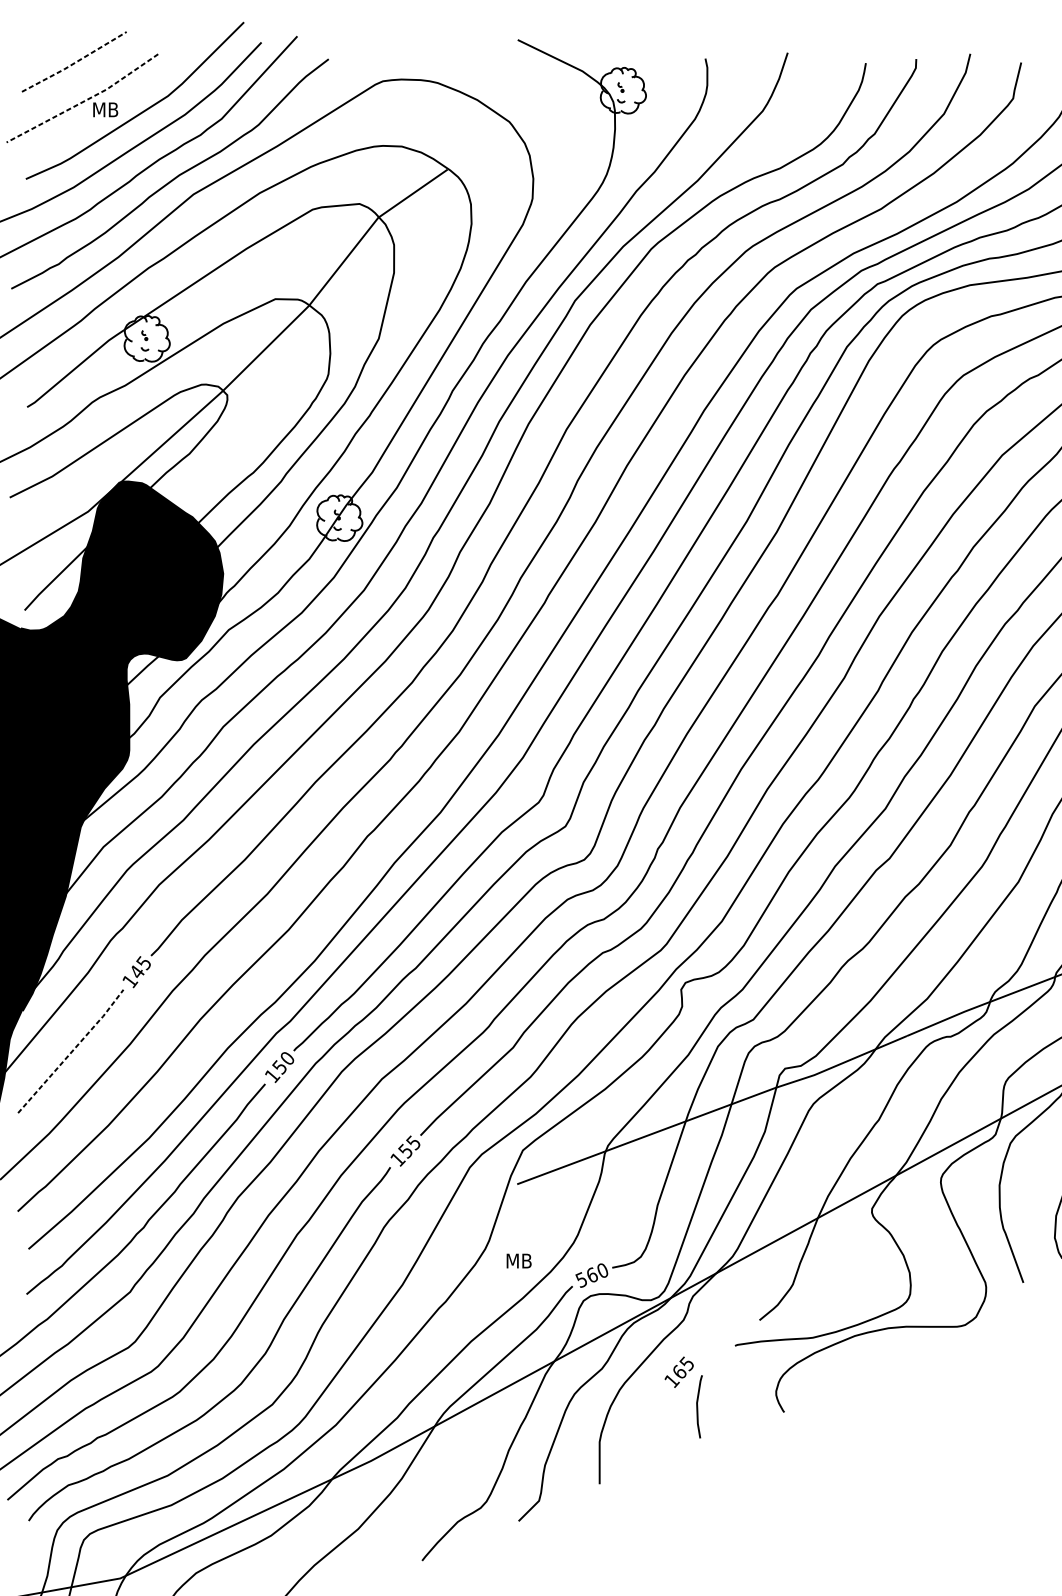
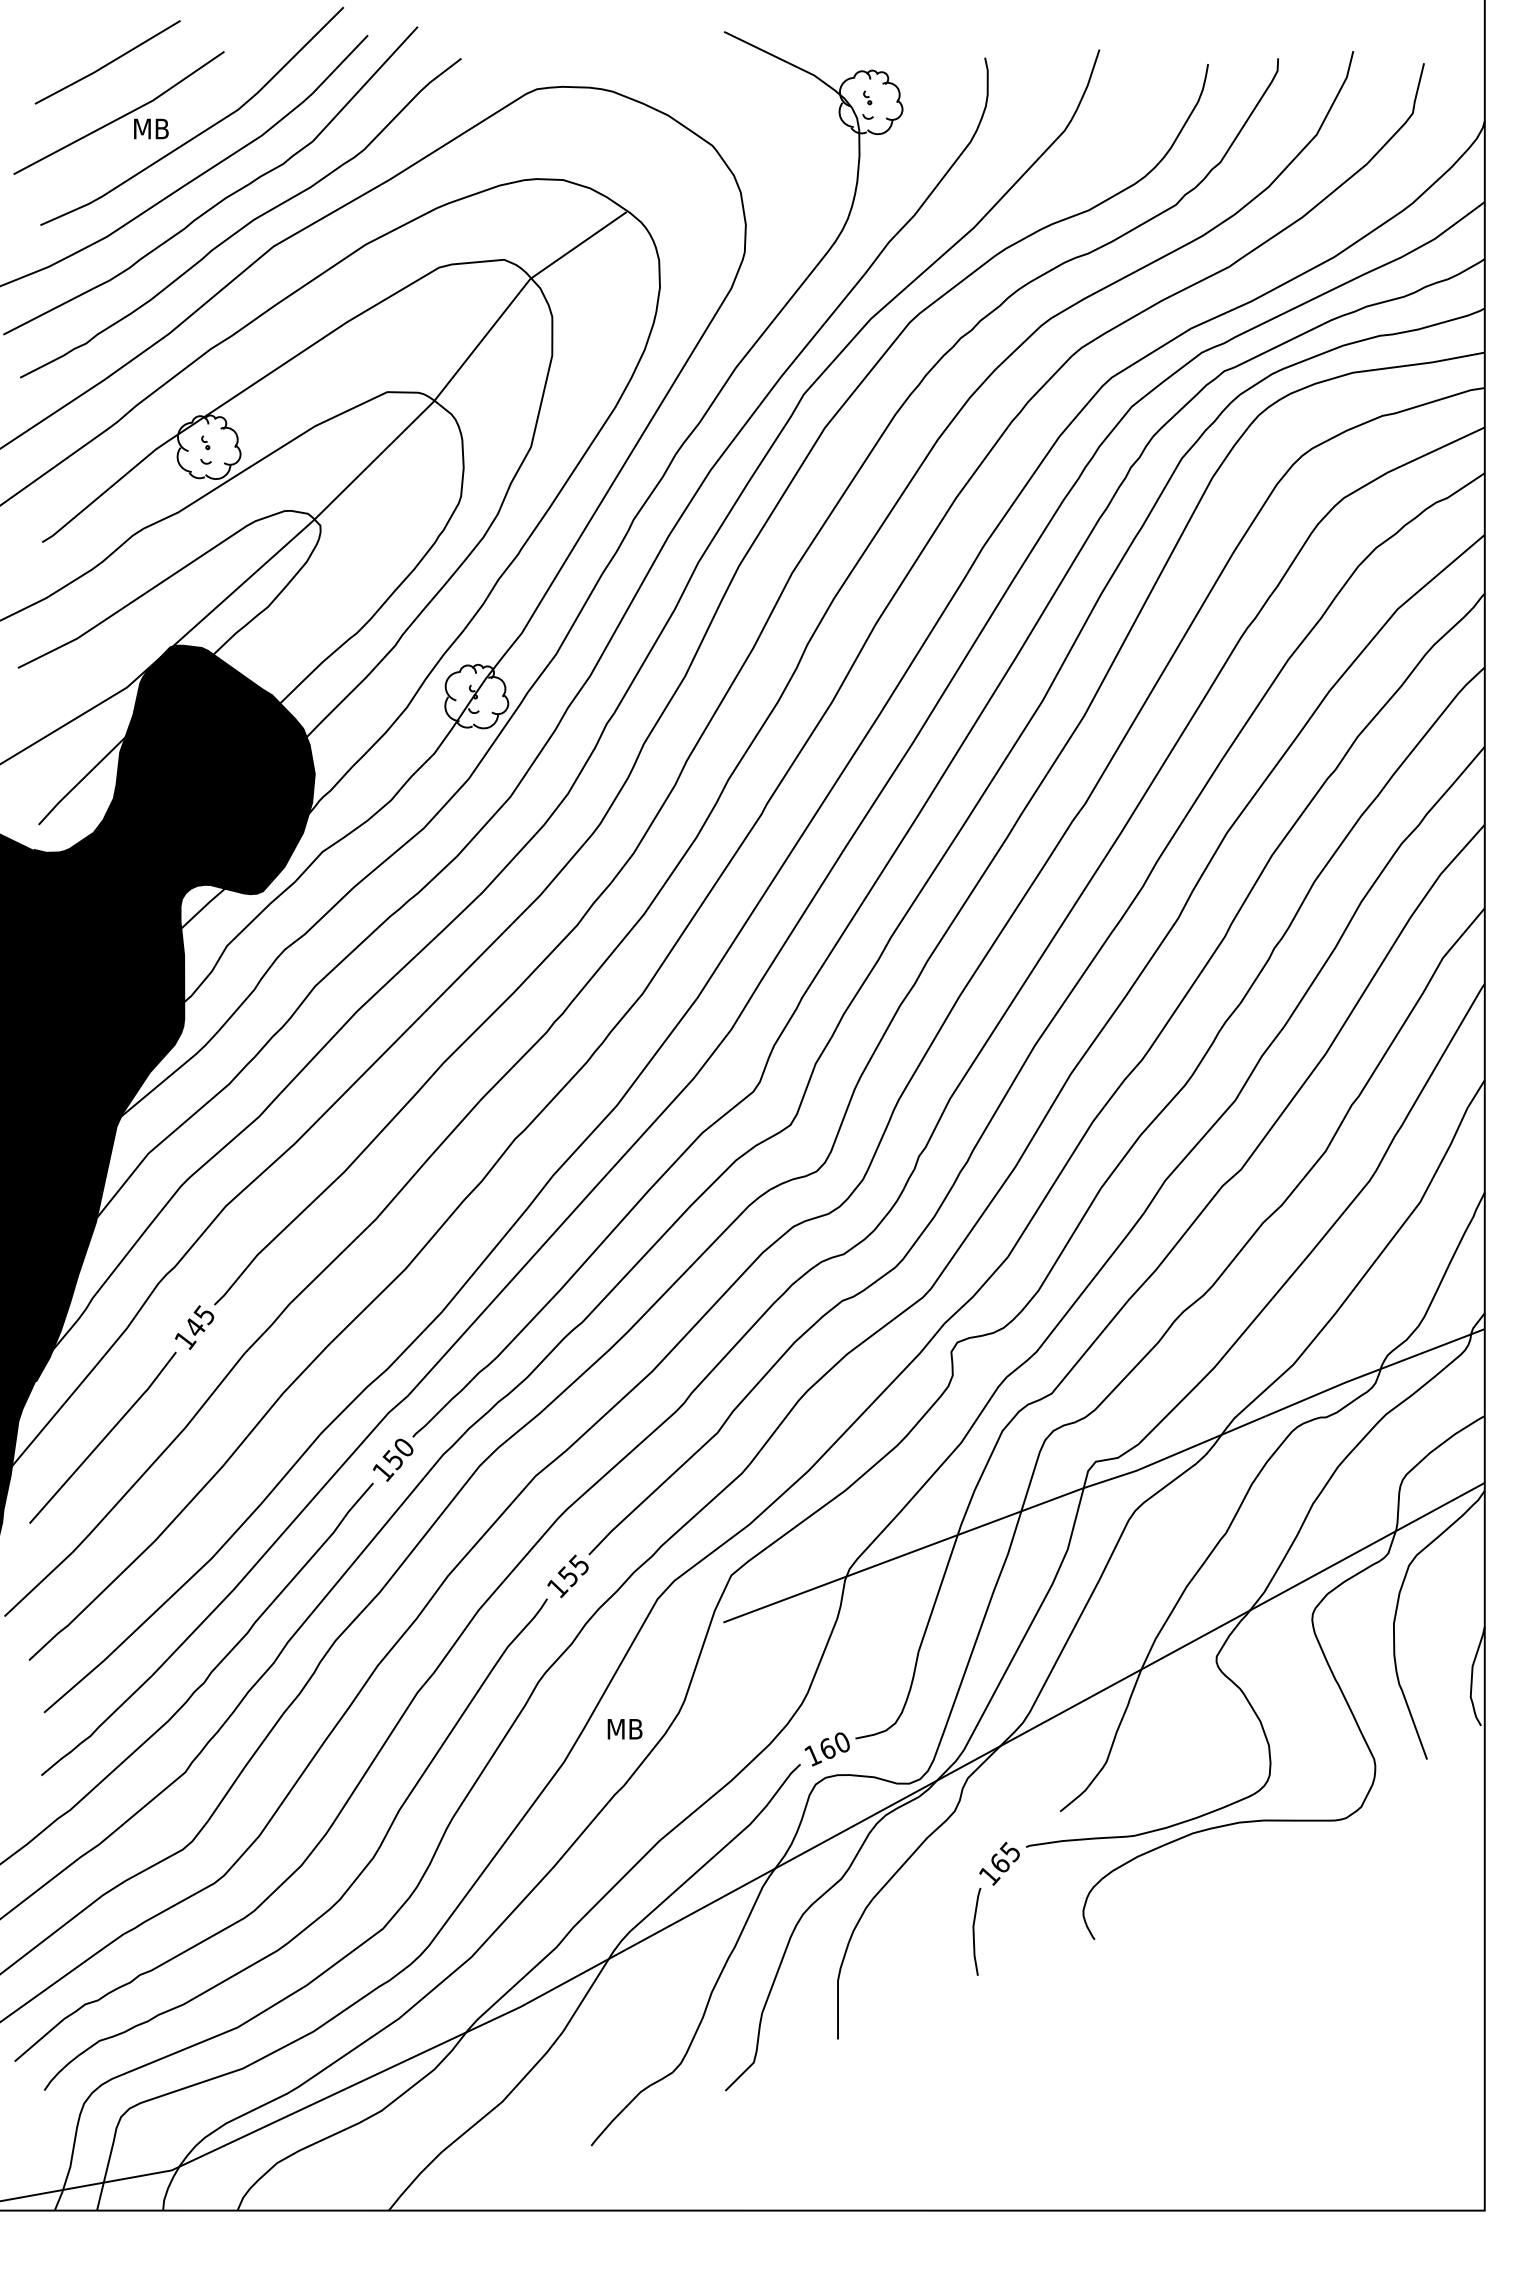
line: (74, 63) -> (108, 64), dashed -> solid
line: (84, 100) -> (122, 116), dashed -> solid
line: (71, 1051) -> (104, 1438), dashed -> solid
text: (518, 1261) -> (624, 1729), moved
text: (582, 1279) -> (813, 1755), 560 -> 160
text: (679, 1372) -> (999, 1863), moved

